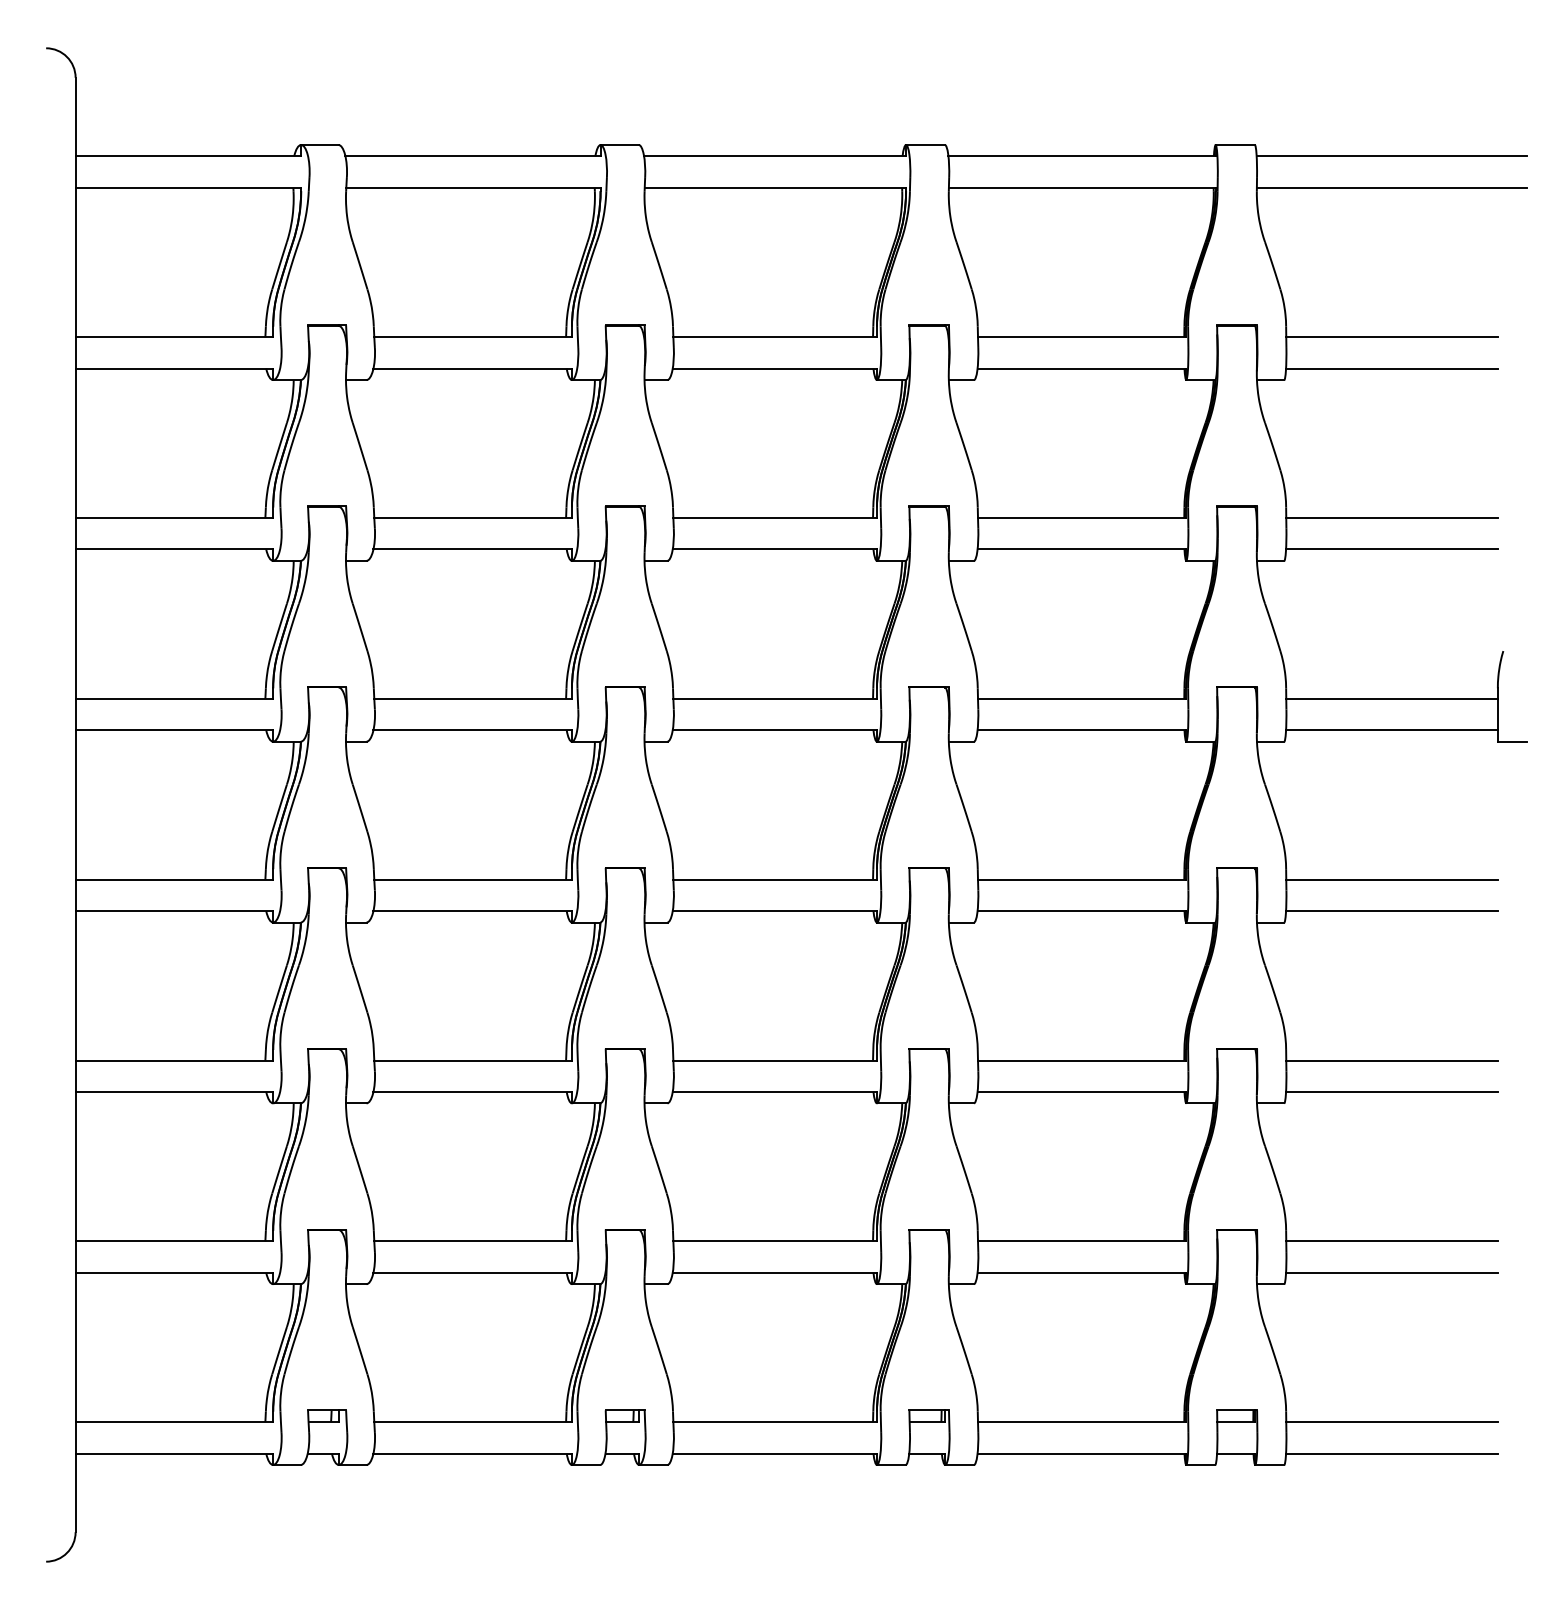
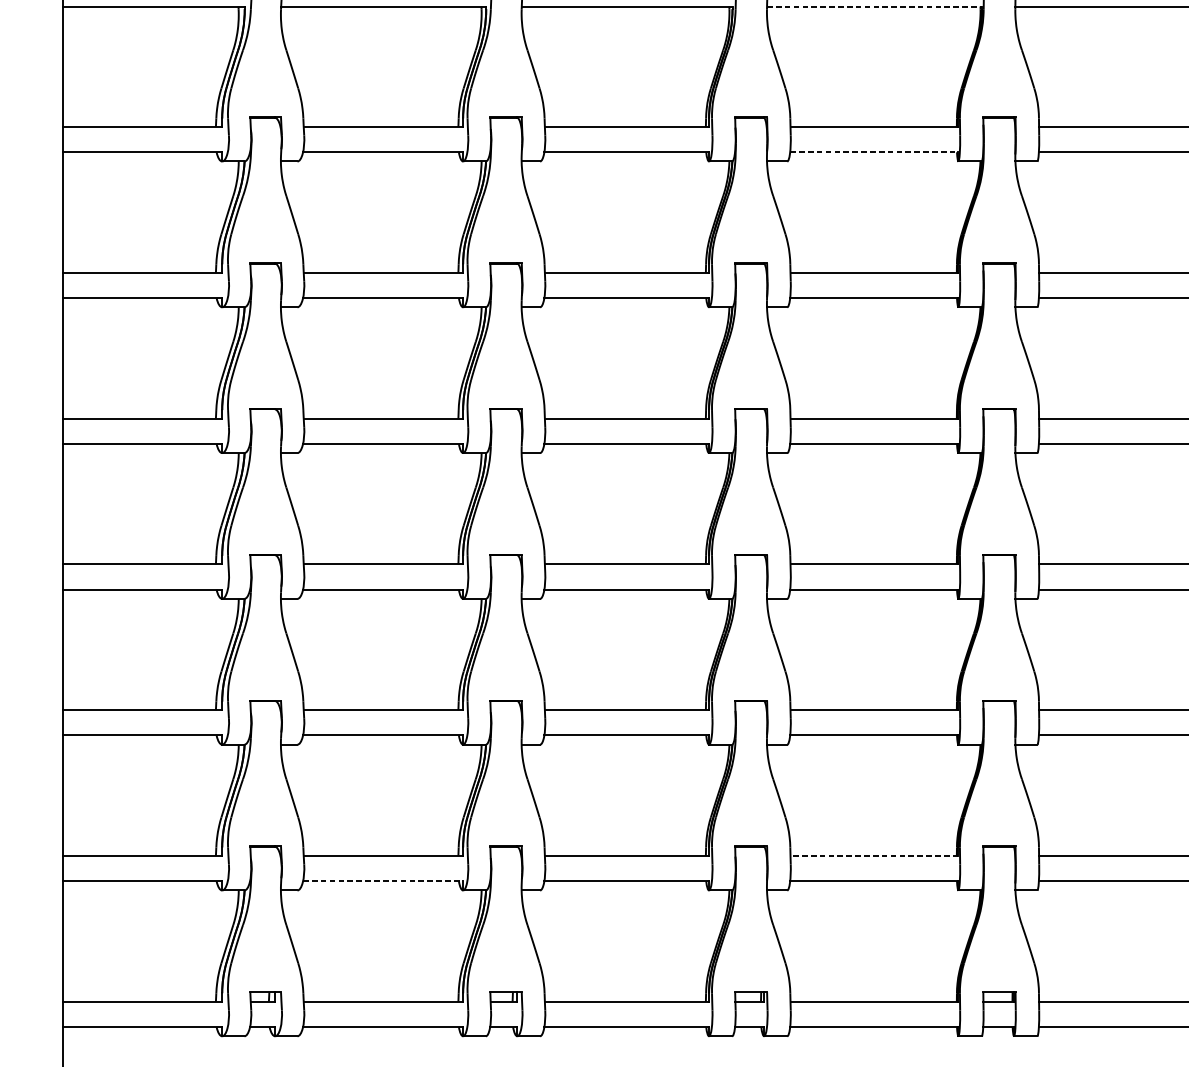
line: (1082, 187) -> (874, 6), solid -> dashed
line: (1082, 368) -> (874, 152), solid -> dashed
line: (1081, 1241) -> (873, 856), solid -> dashed
line: (473, 1272) -> (383, 881), solid -> dashed

